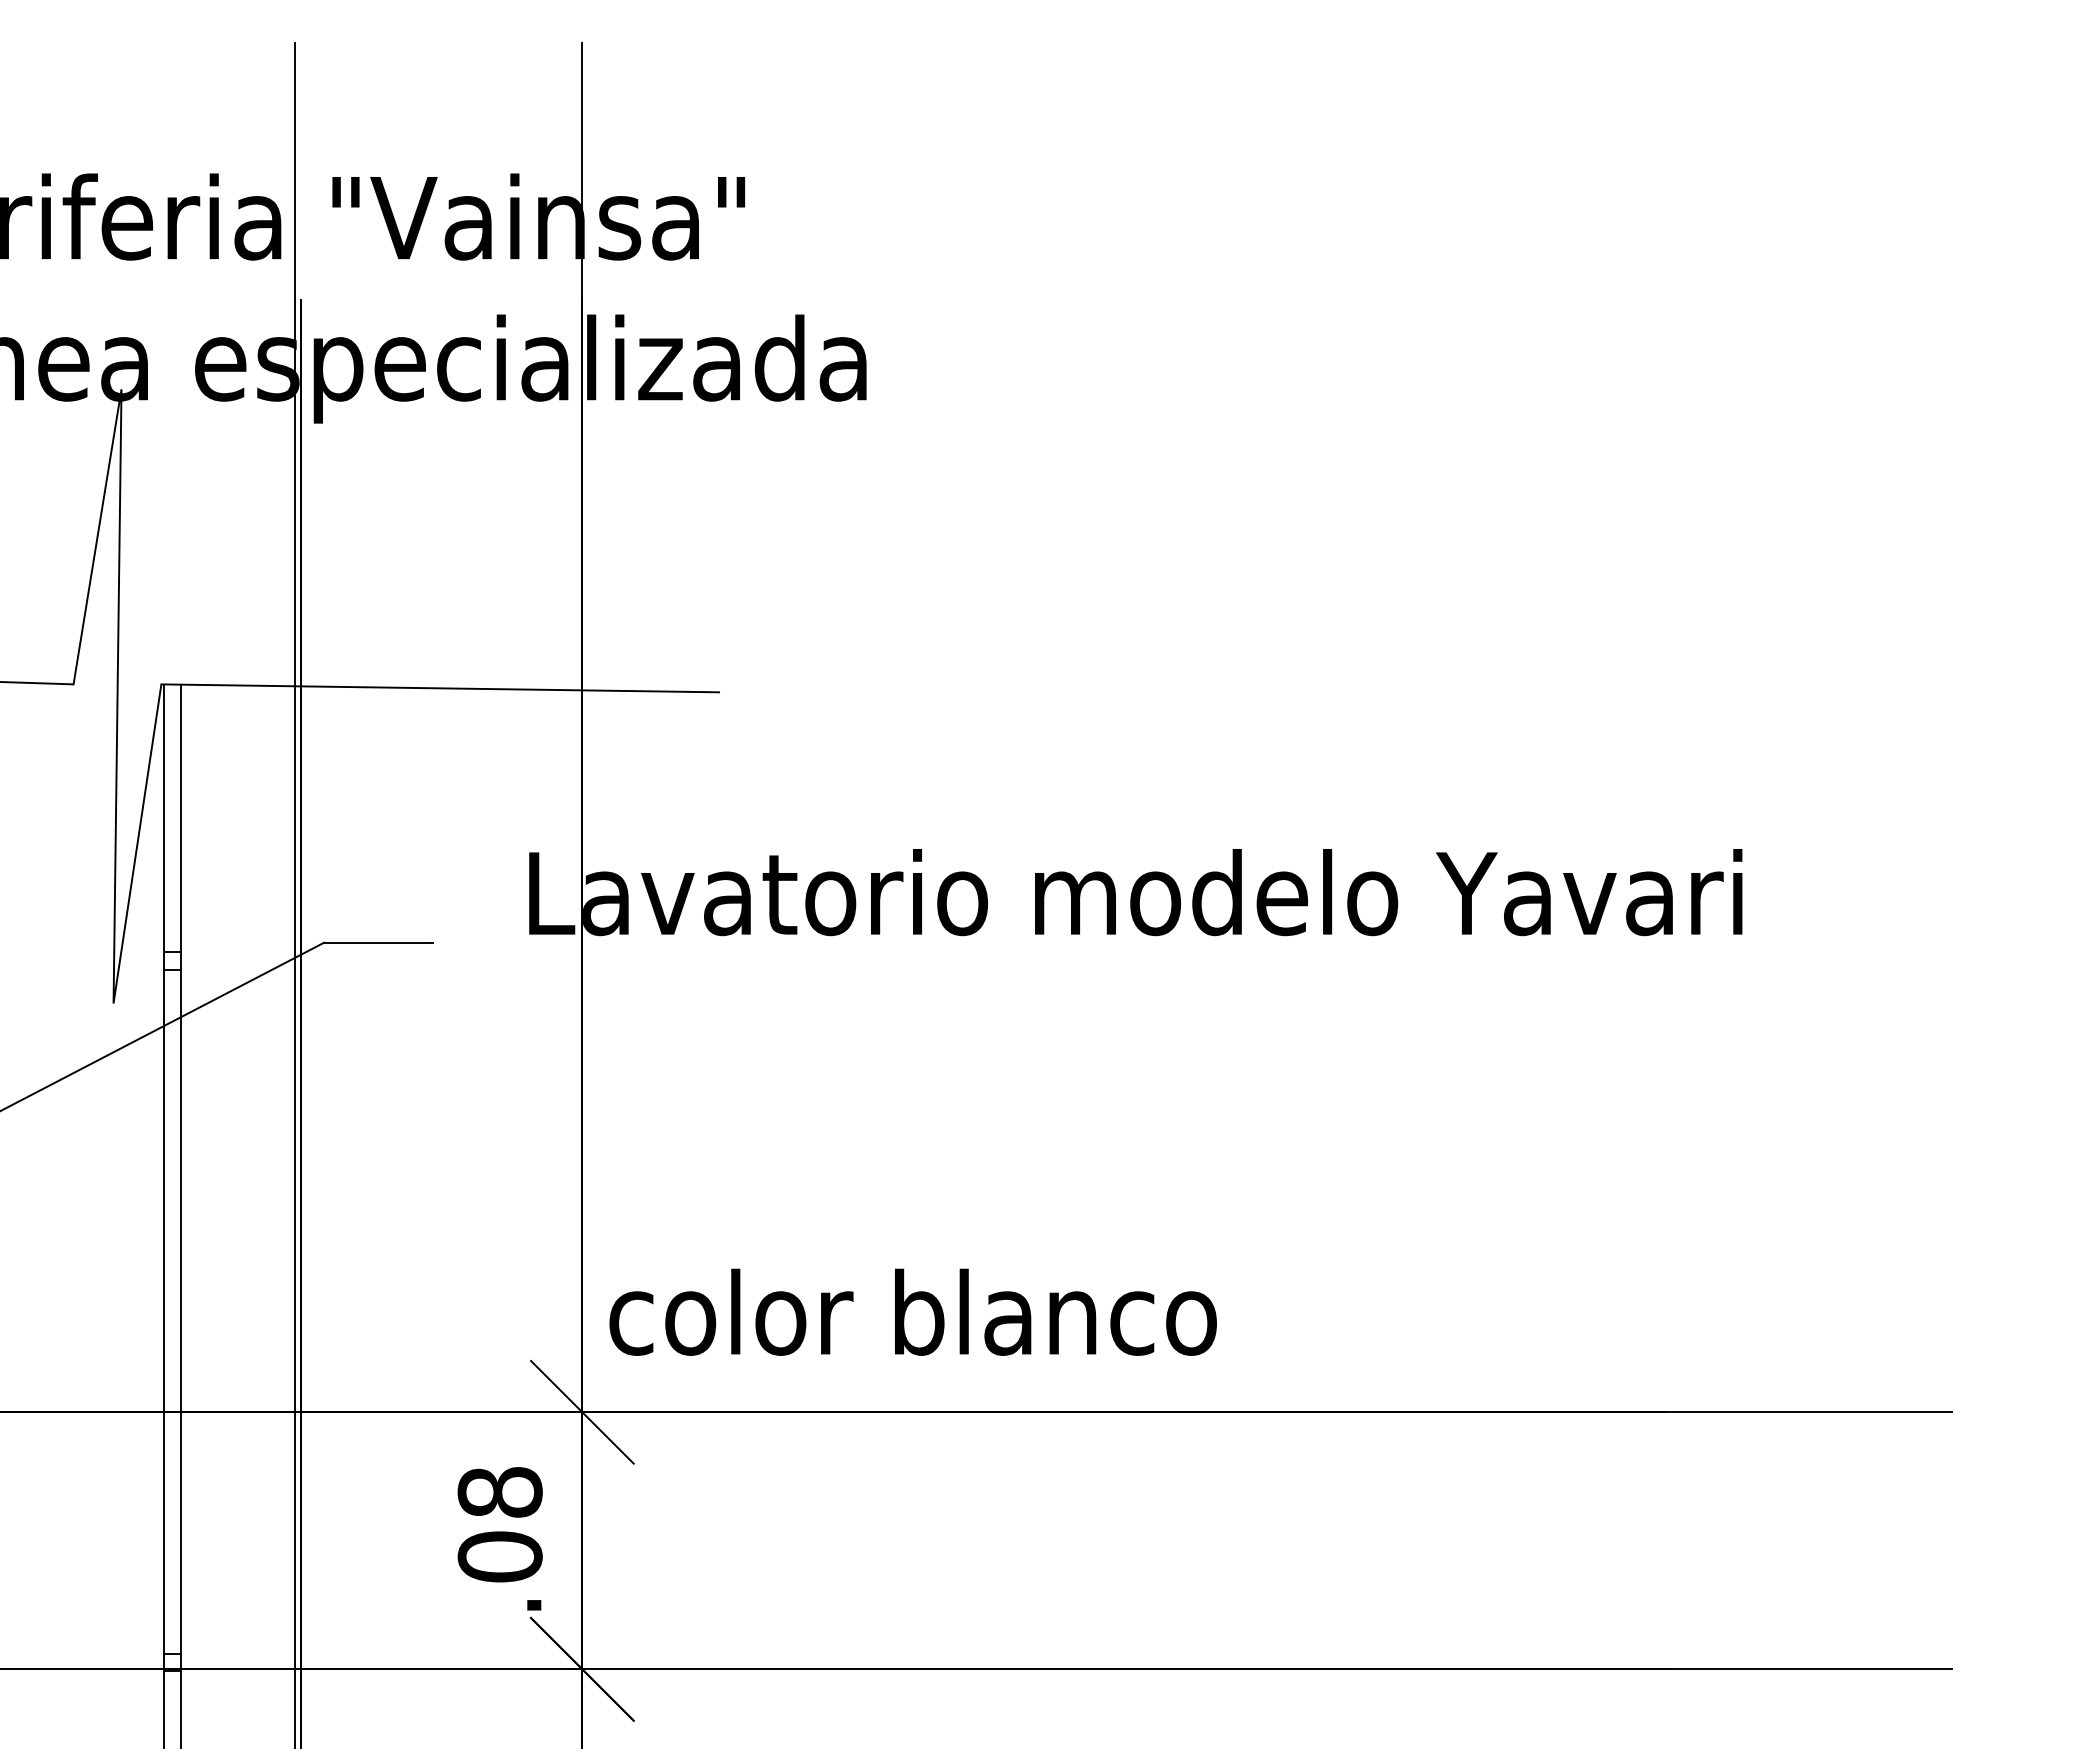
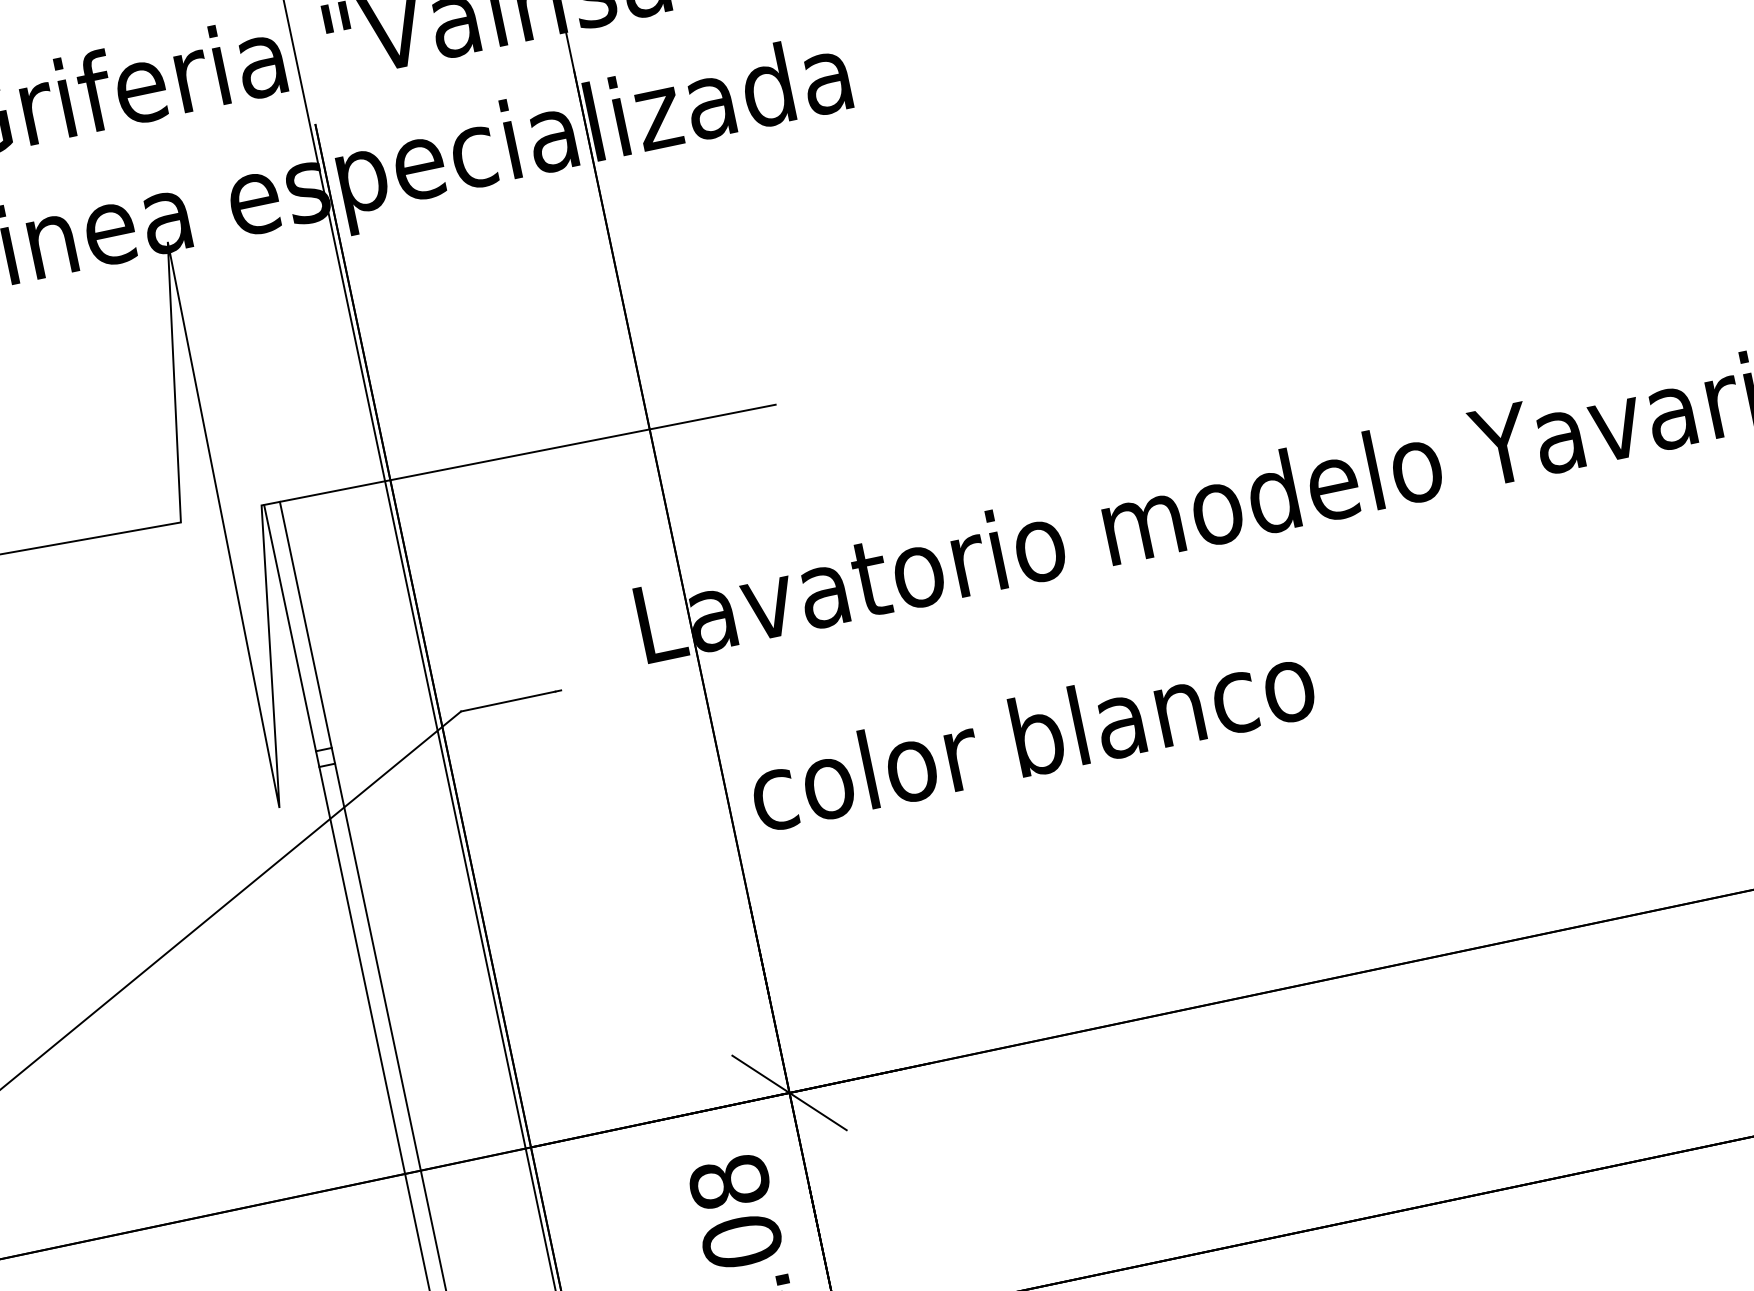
text: (912, 1311) -> (1031, 735), moved

